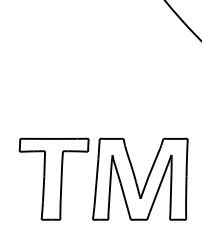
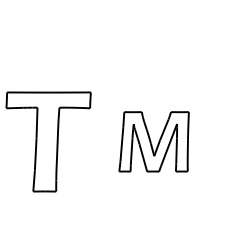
part: (140, 178) -> (154, 141), size x0.6

